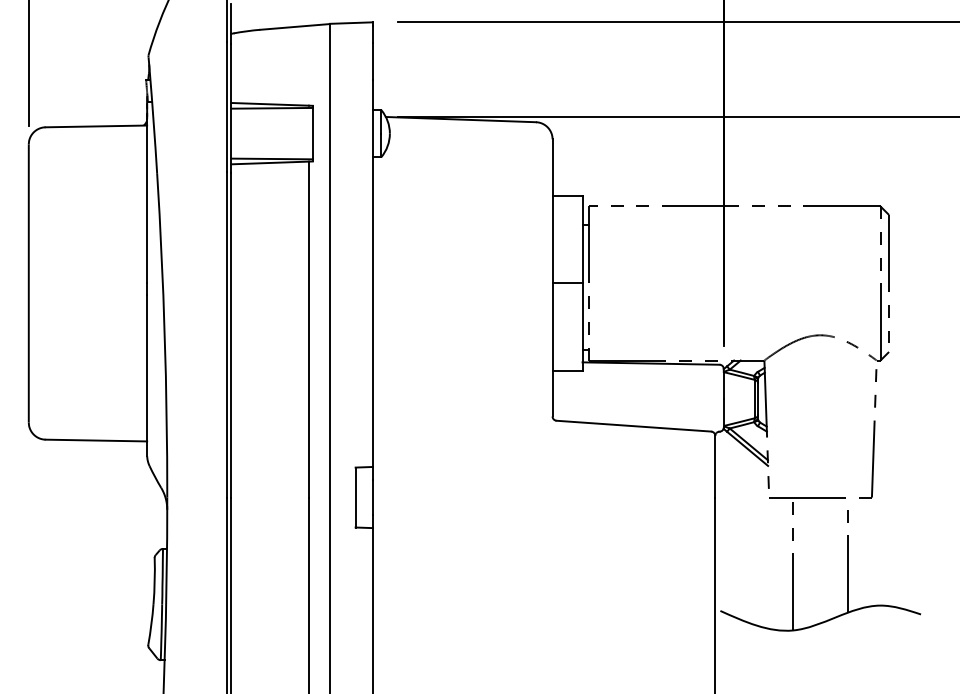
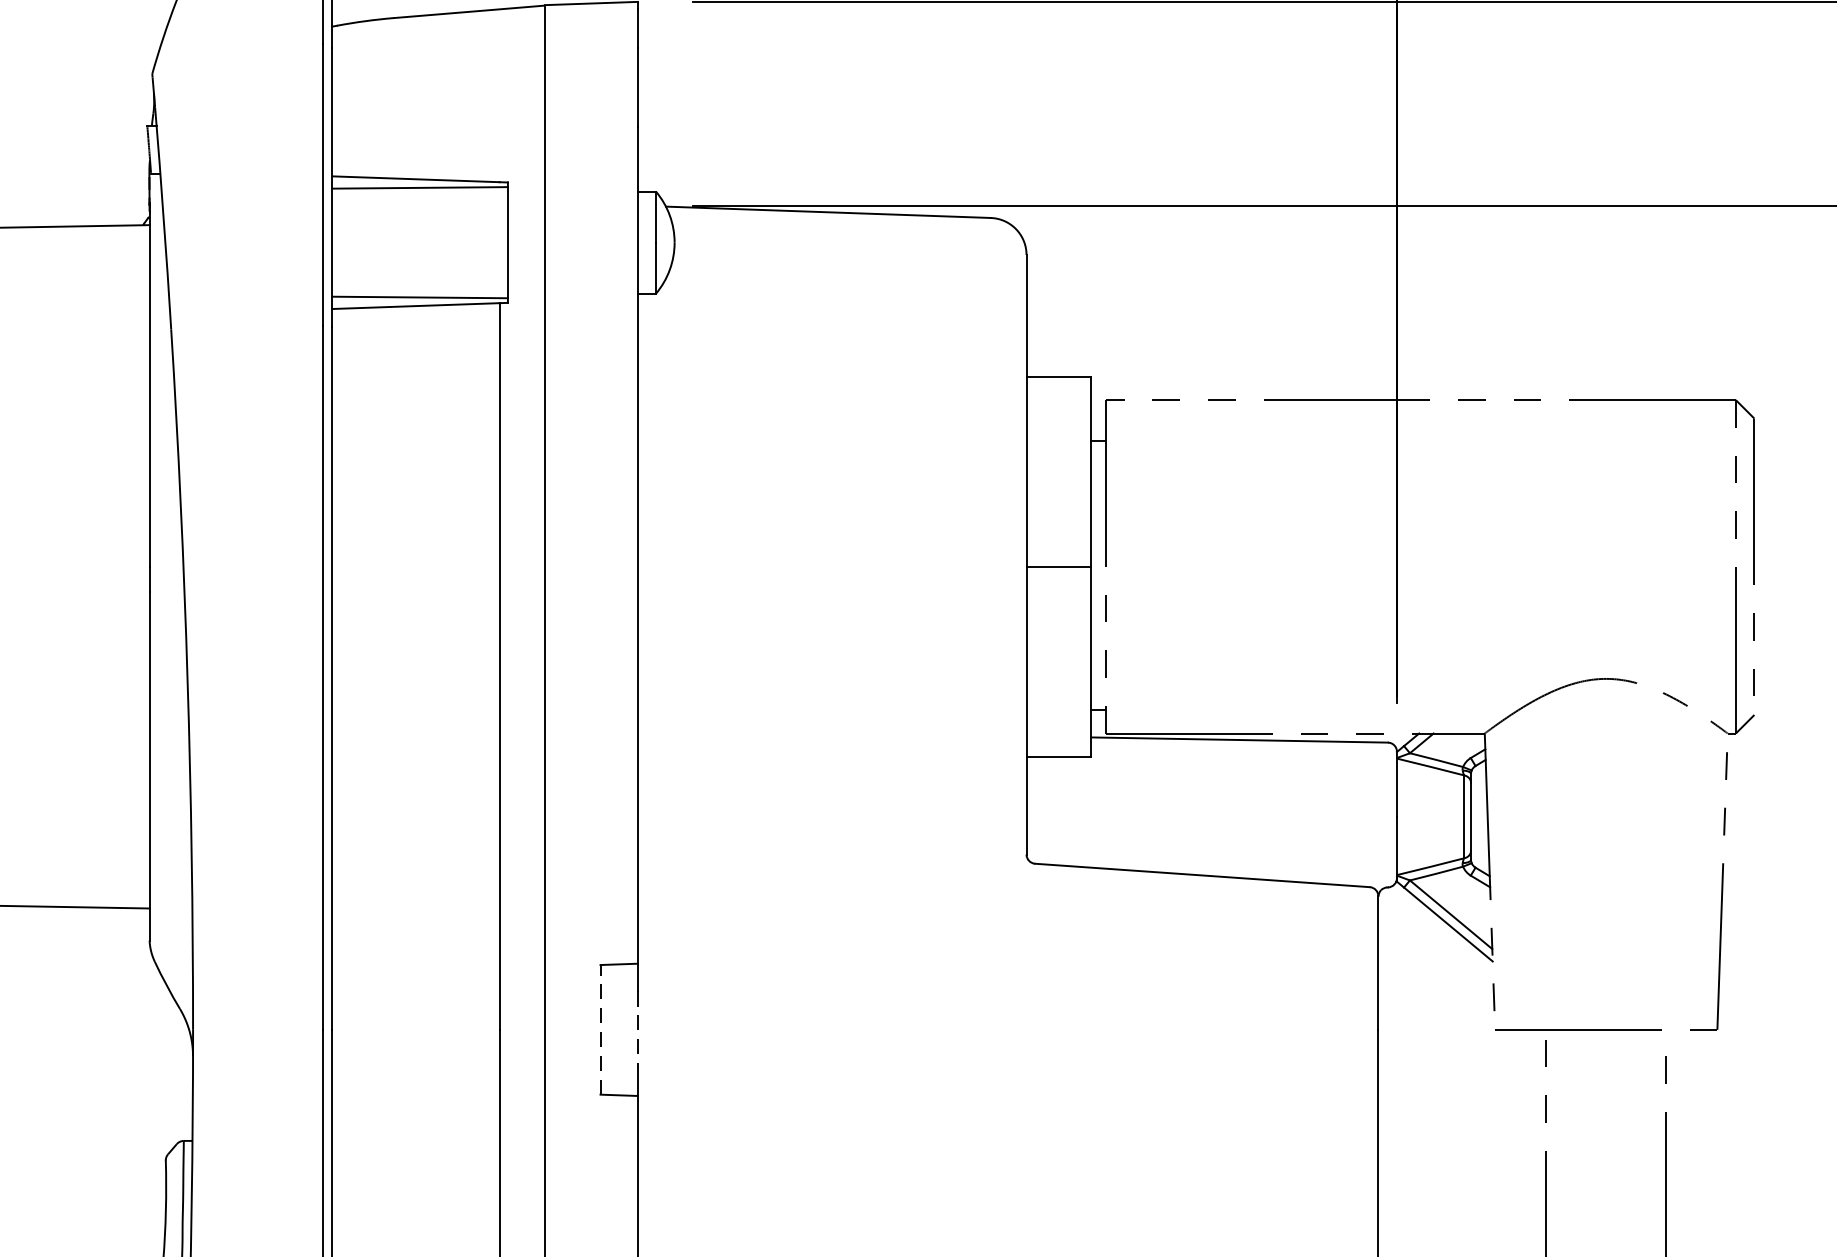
line: (355, 497) -> (600, 1029), solid -> dashed
line: (372, 497) -> (637, 1029), solid -> dashed

